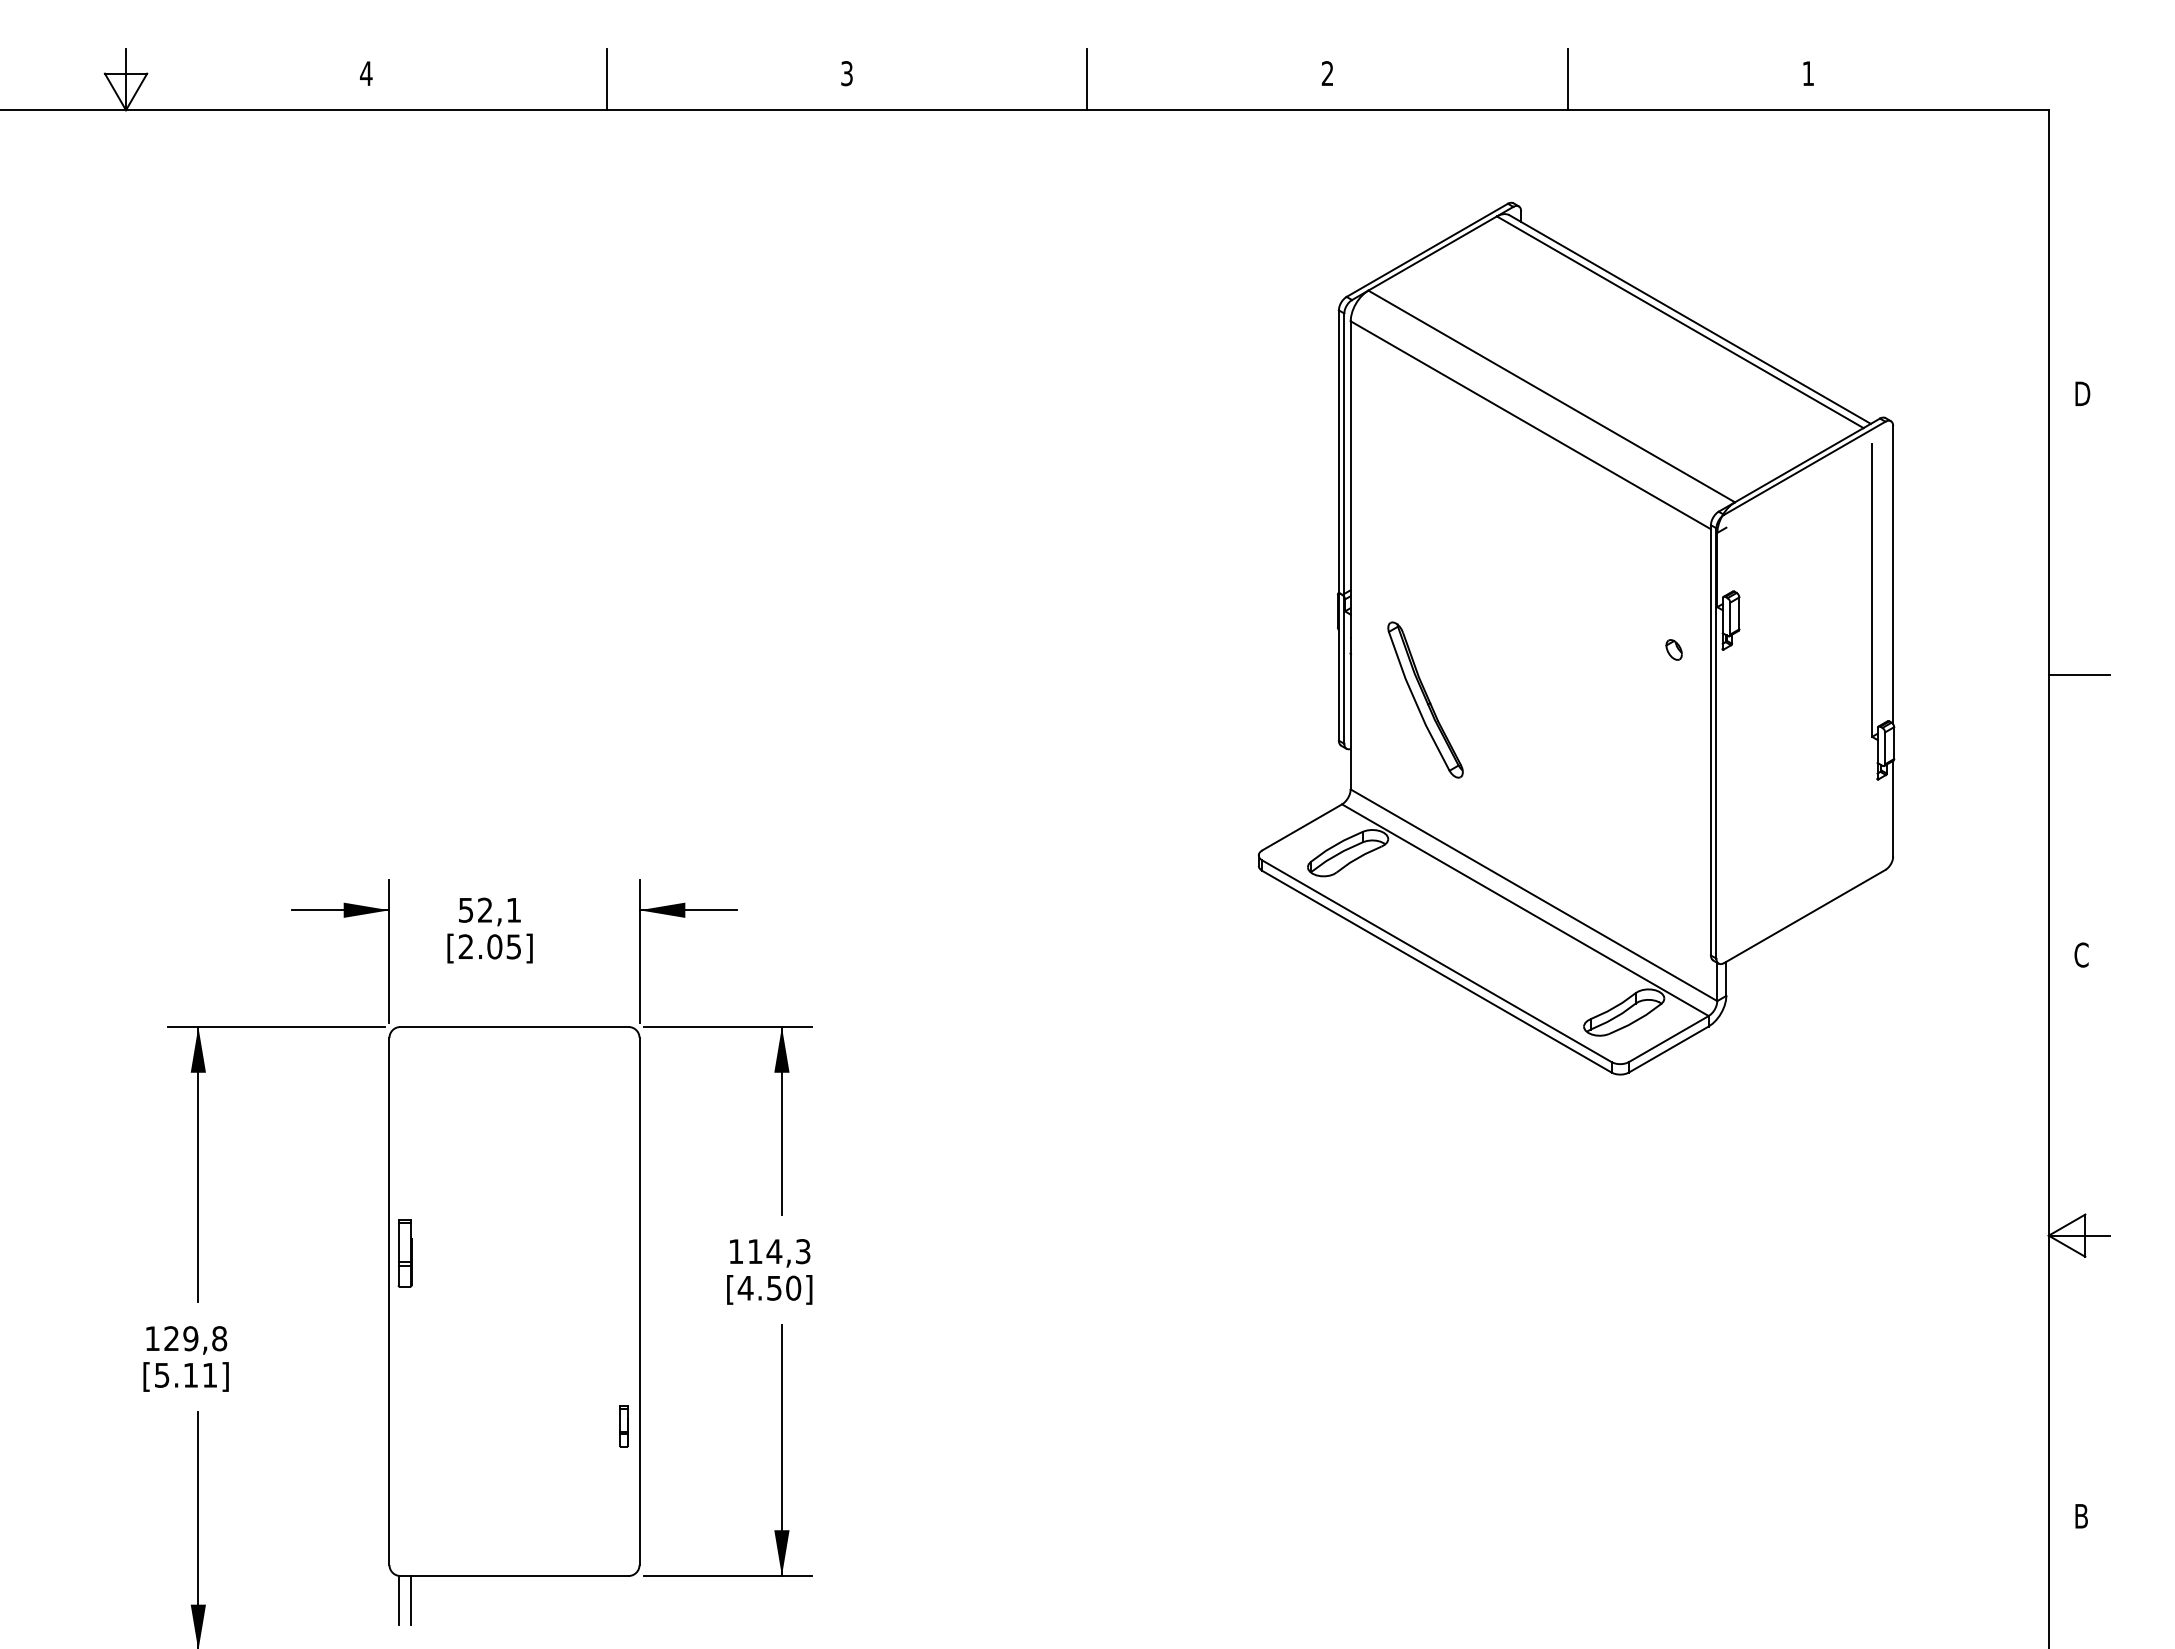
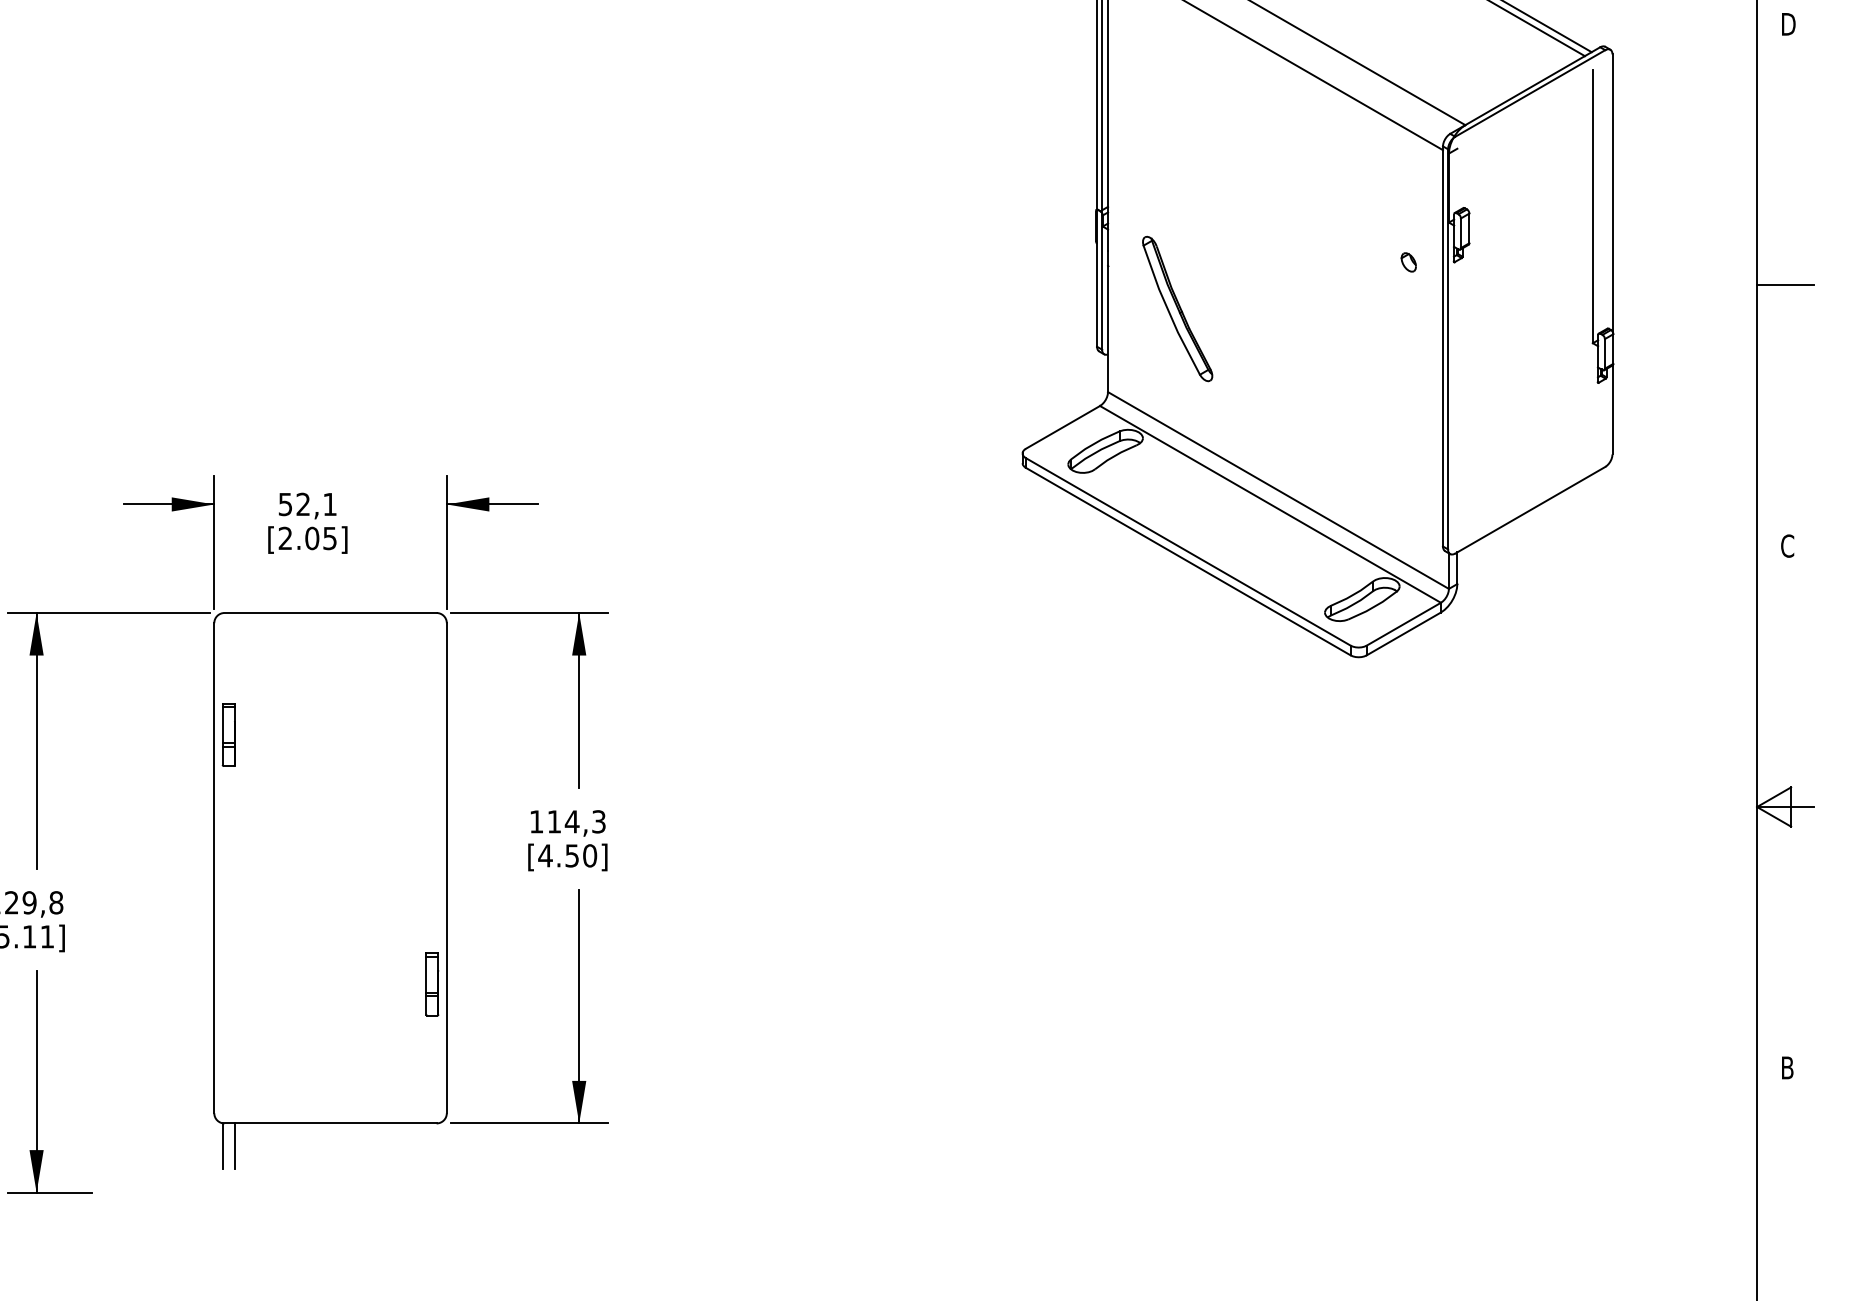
part: (404, 1253) -> (228, 735), moved
part: (623, 1426) -> (431, 984), size x1.67

